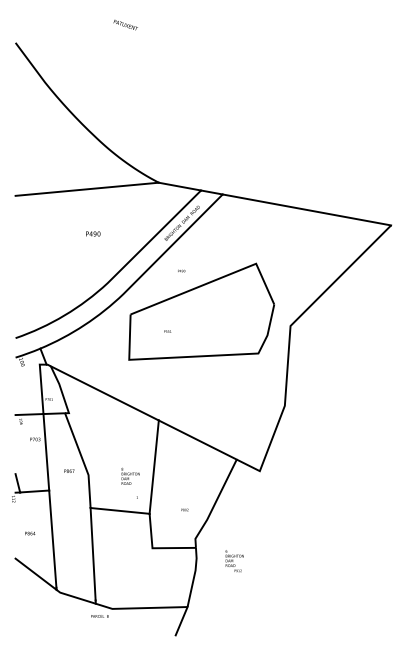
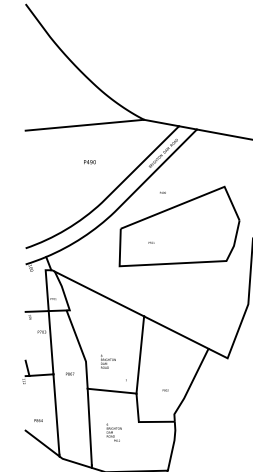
text: (69, 470) -> (70, 373), moved
text: (130, 475) -> (108, 361), moved
text: (30, 533) -> (38, 420), moved
text: (234, 561) -> (114, 433), moved

